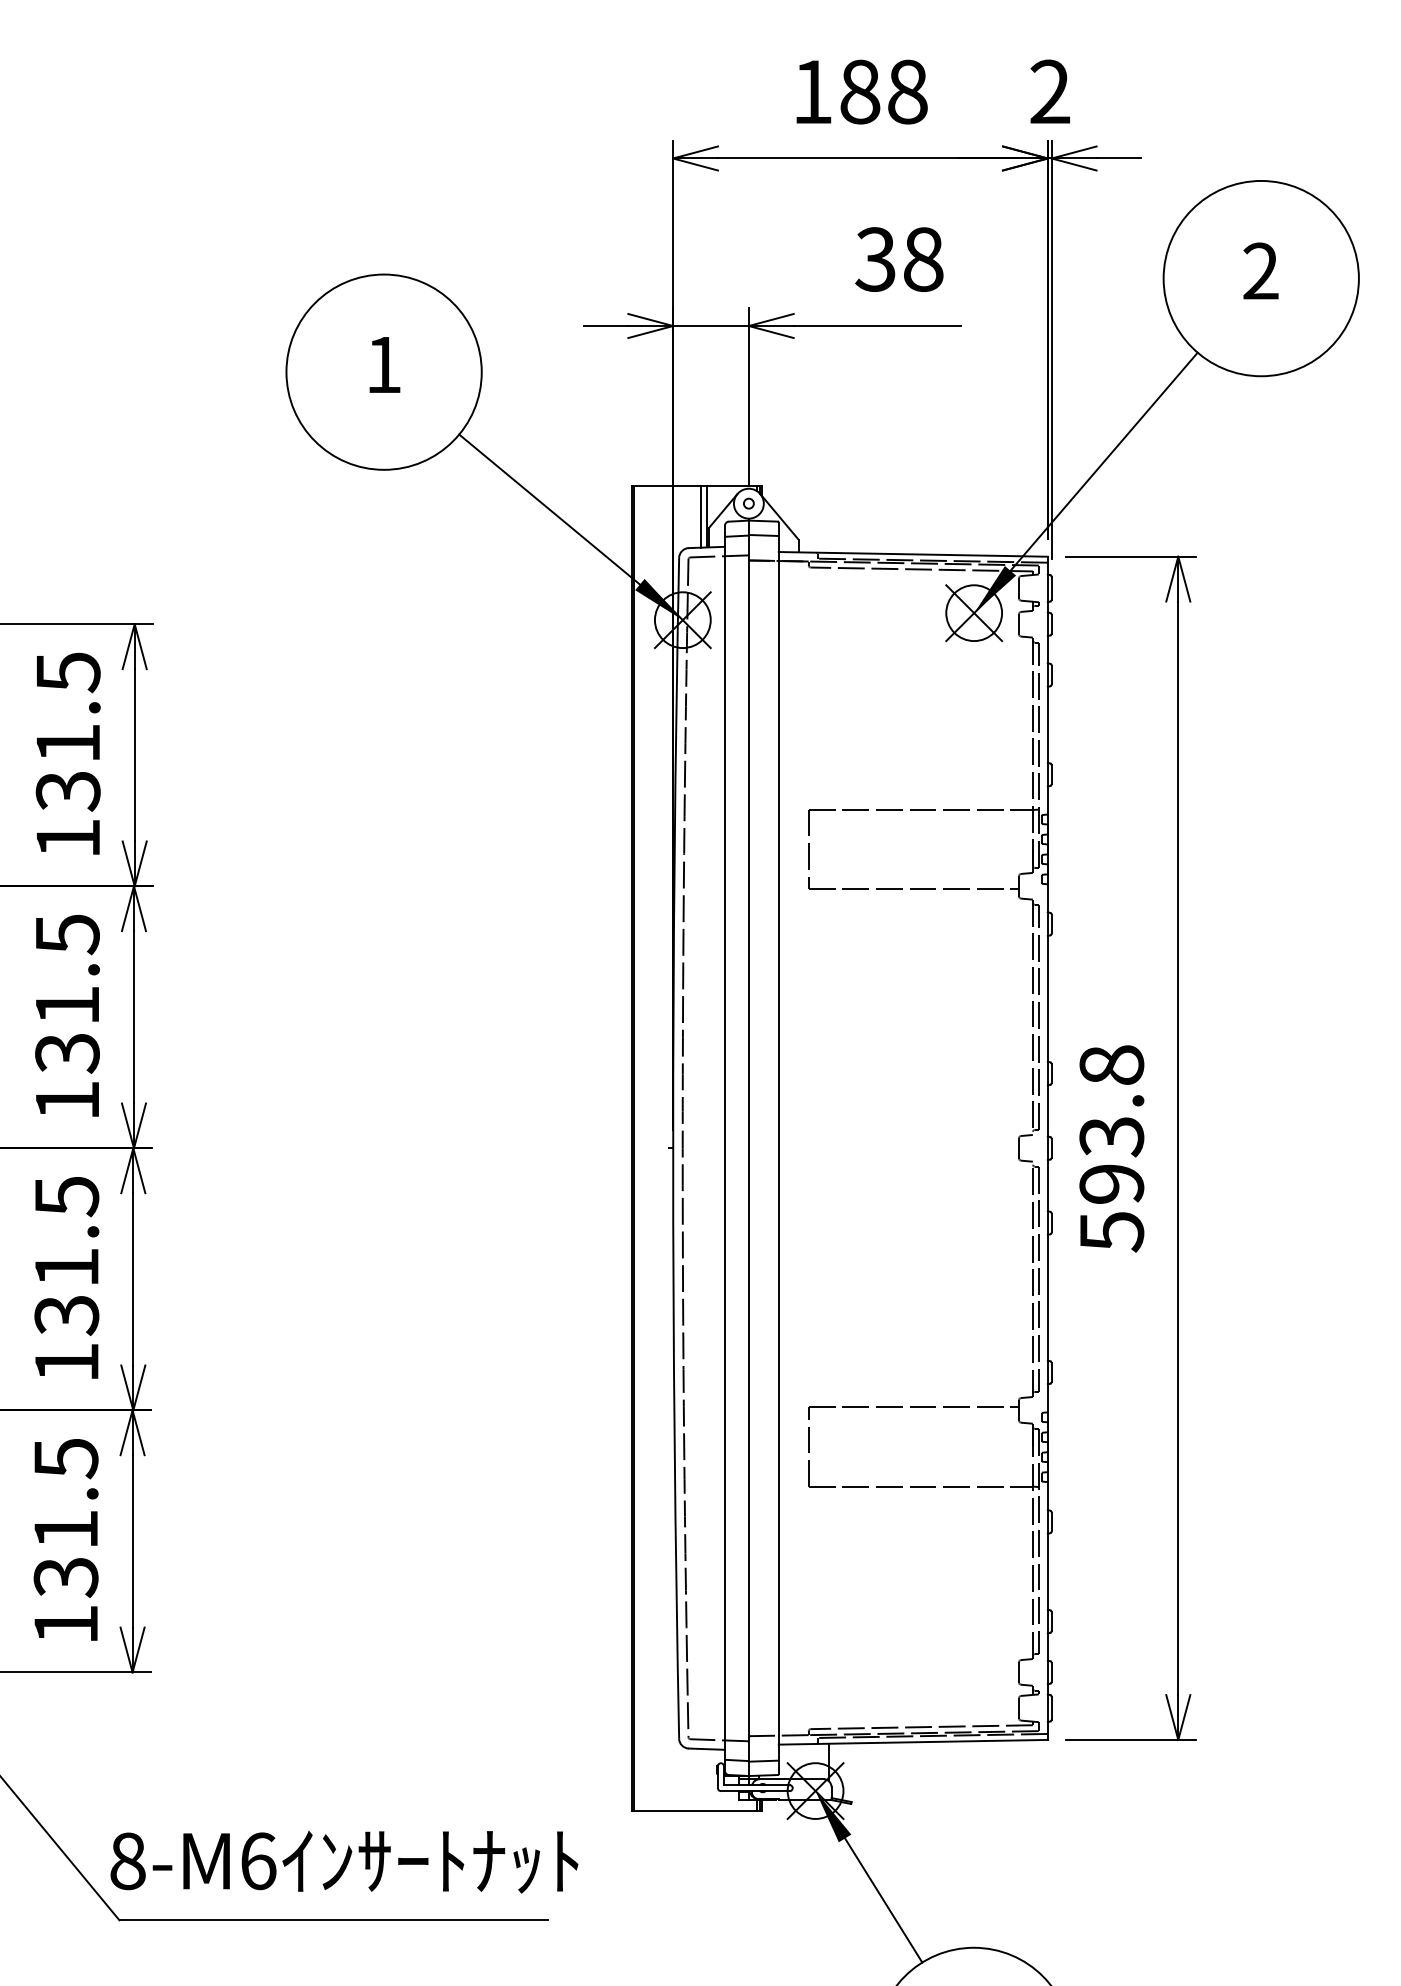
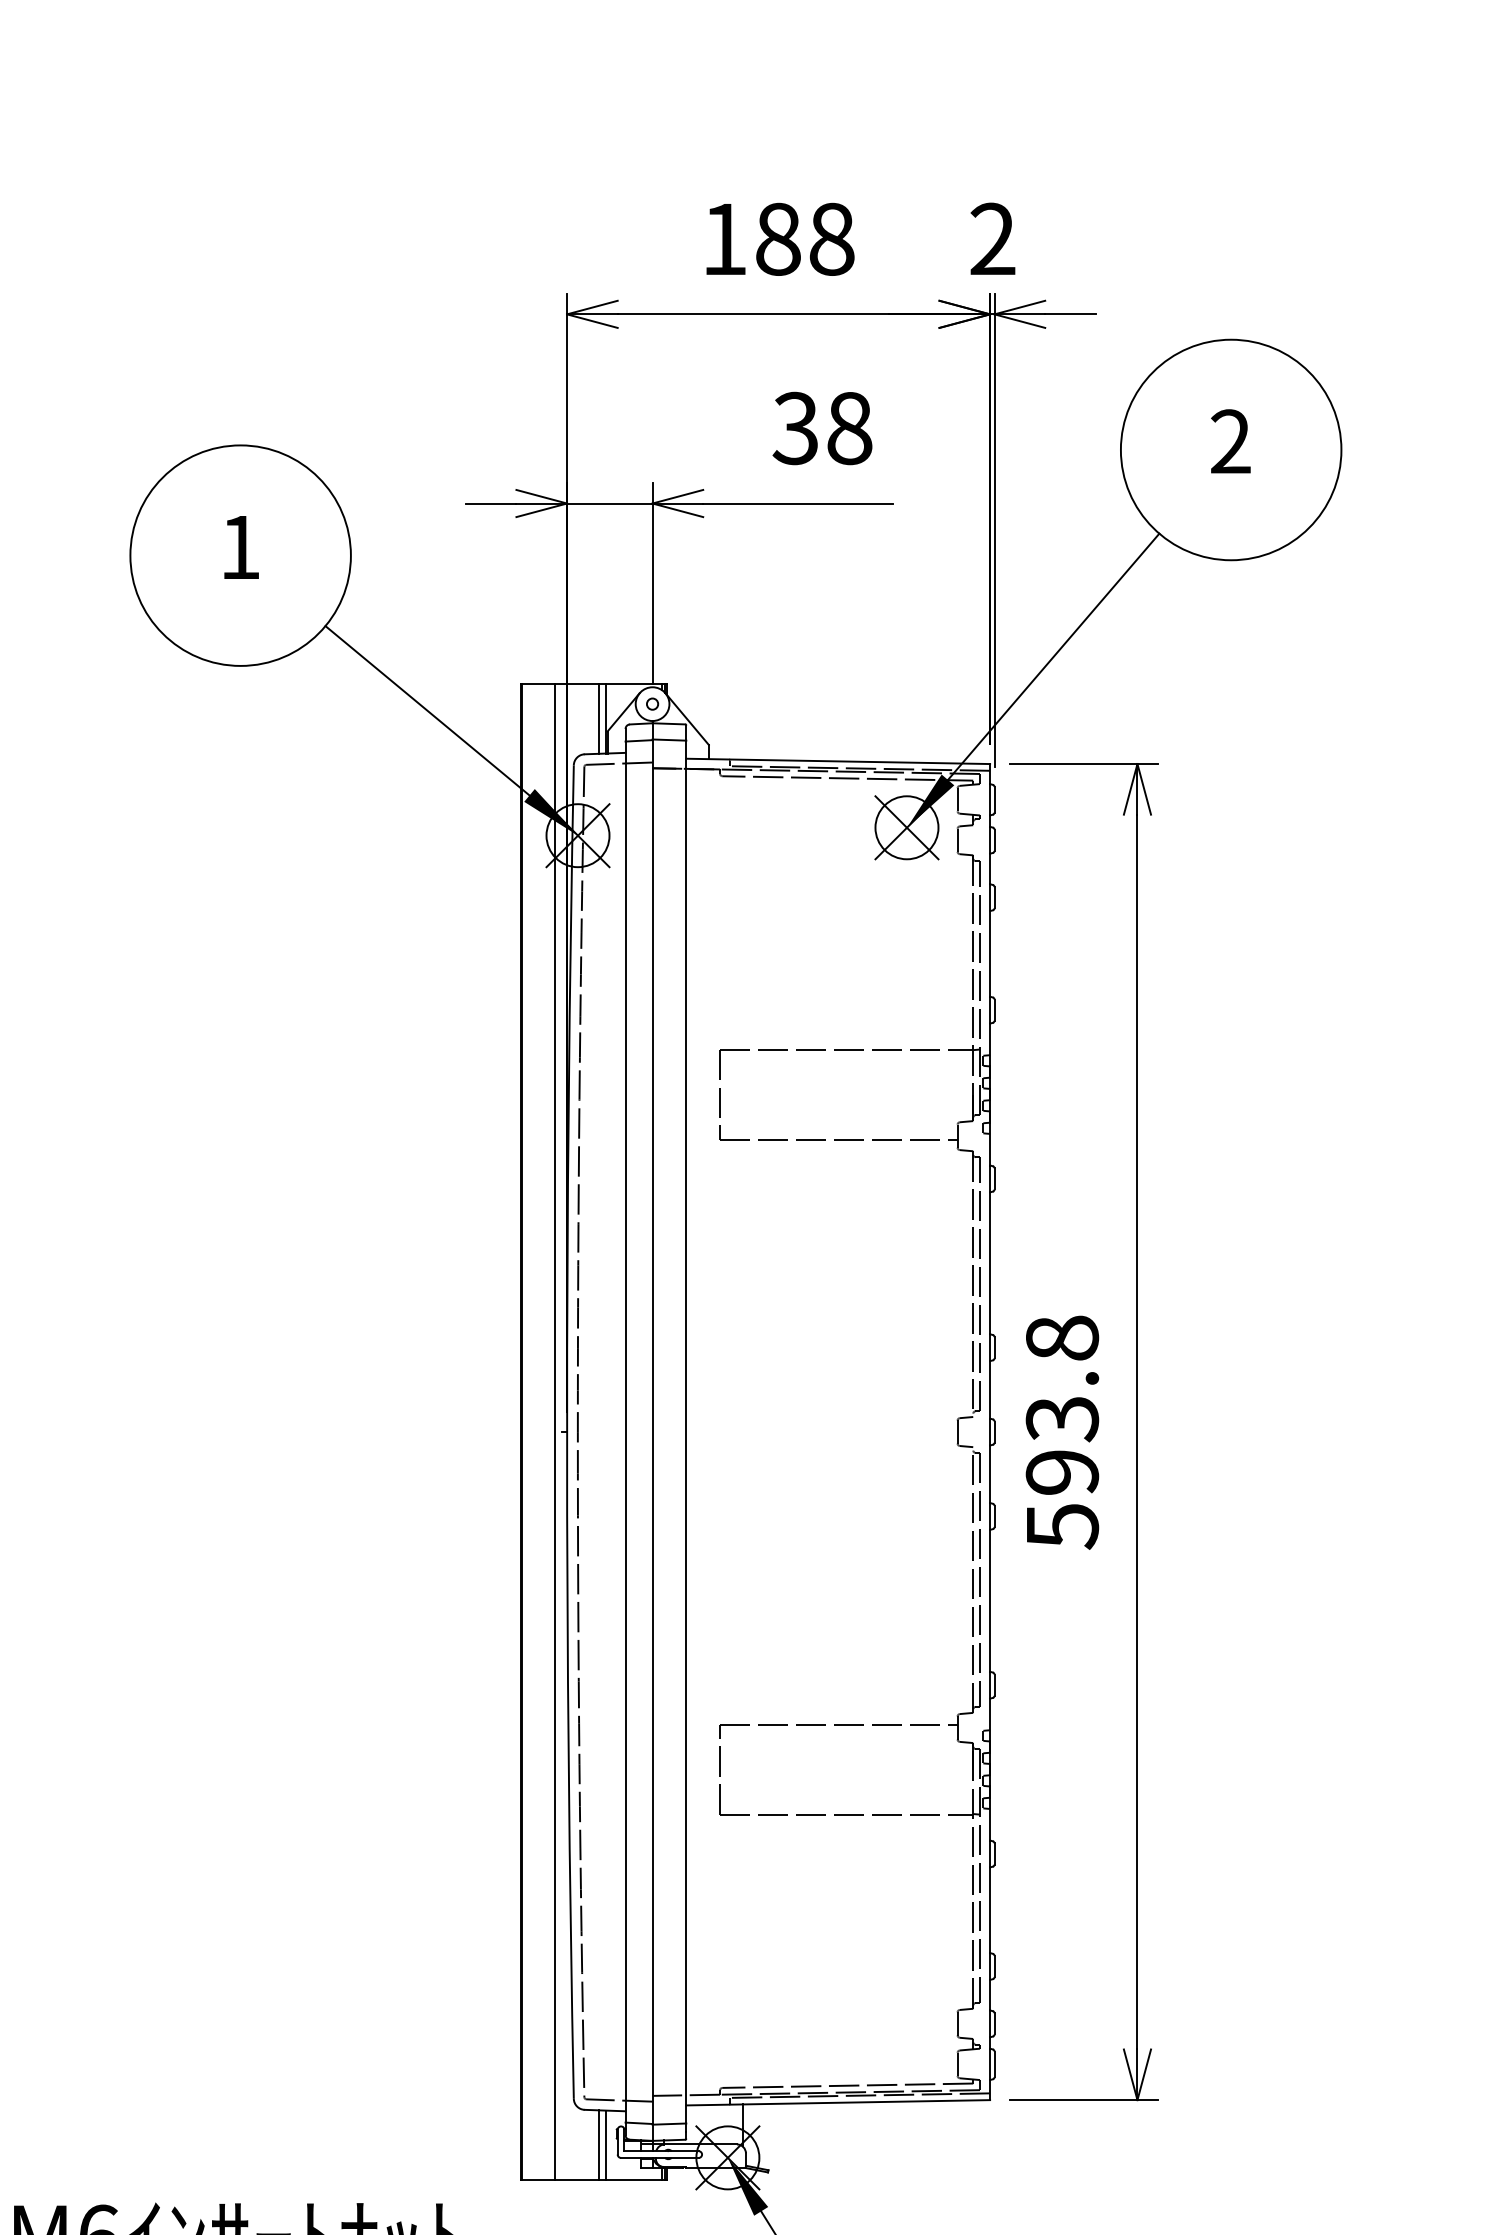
line: (662, 1147) -> (555, 1431), added
line: (701, 1779) -> (599, 2144), added
line: (707, 1779) -> (605, 2144), added

